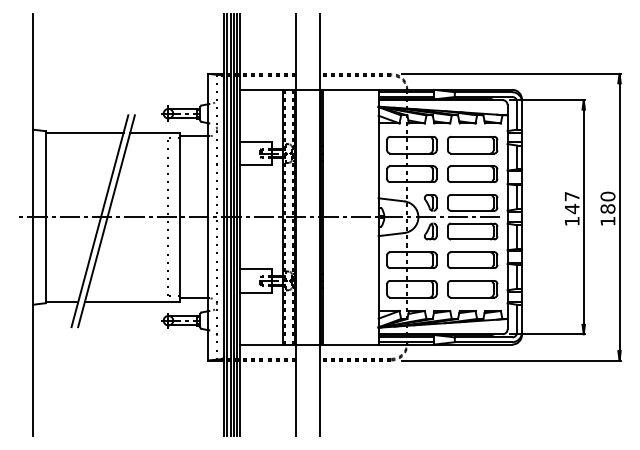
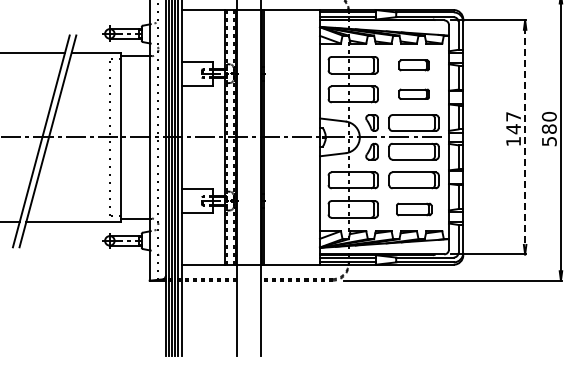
part: (472, 145) -> (413, 65), size x0.6
part: (472, 173) -> (413, 93), size x0.6
line: (583, 216) -> (524, 136), solid -> dashed
text: (607, 220) -> (548, 140), 180 -> 580
part: (472, 289) -> (413, 209), size x0.7

